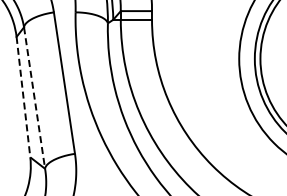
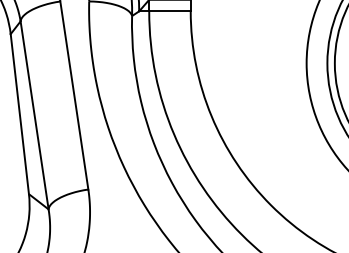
line: (23, 97) -> (19, 114), dashed -> solid
line: (34, 98) -> (34, 115), dashed -> solid

